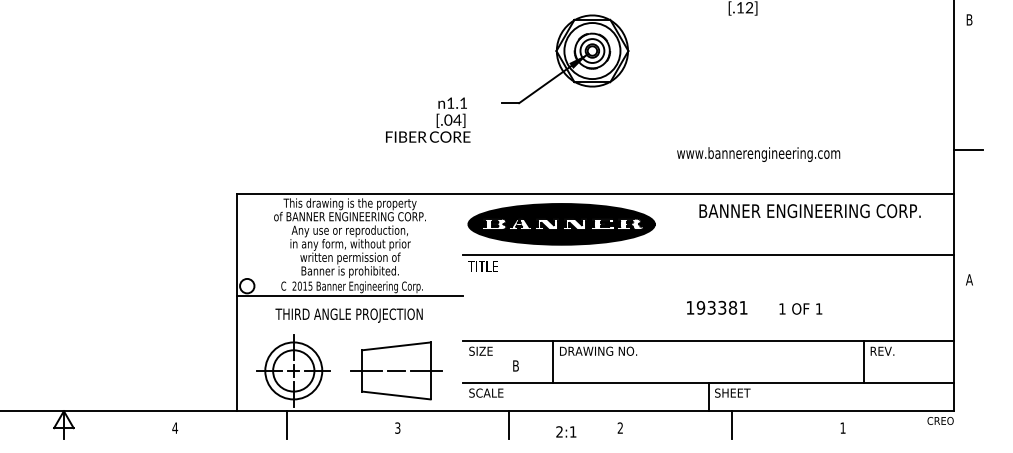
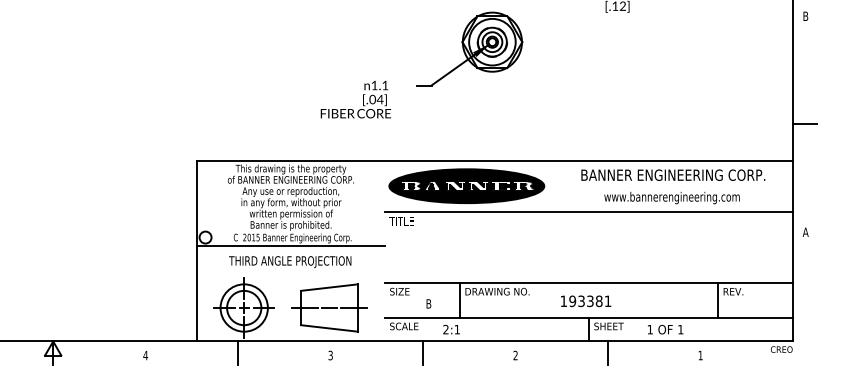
text: (758, 154) -> (671, 197), moved
text: (717, 307) -> (586, 301), moved
text: (800, 308) -> (665, 329), moved
text: (566, 431) -> (451, 329), moved

